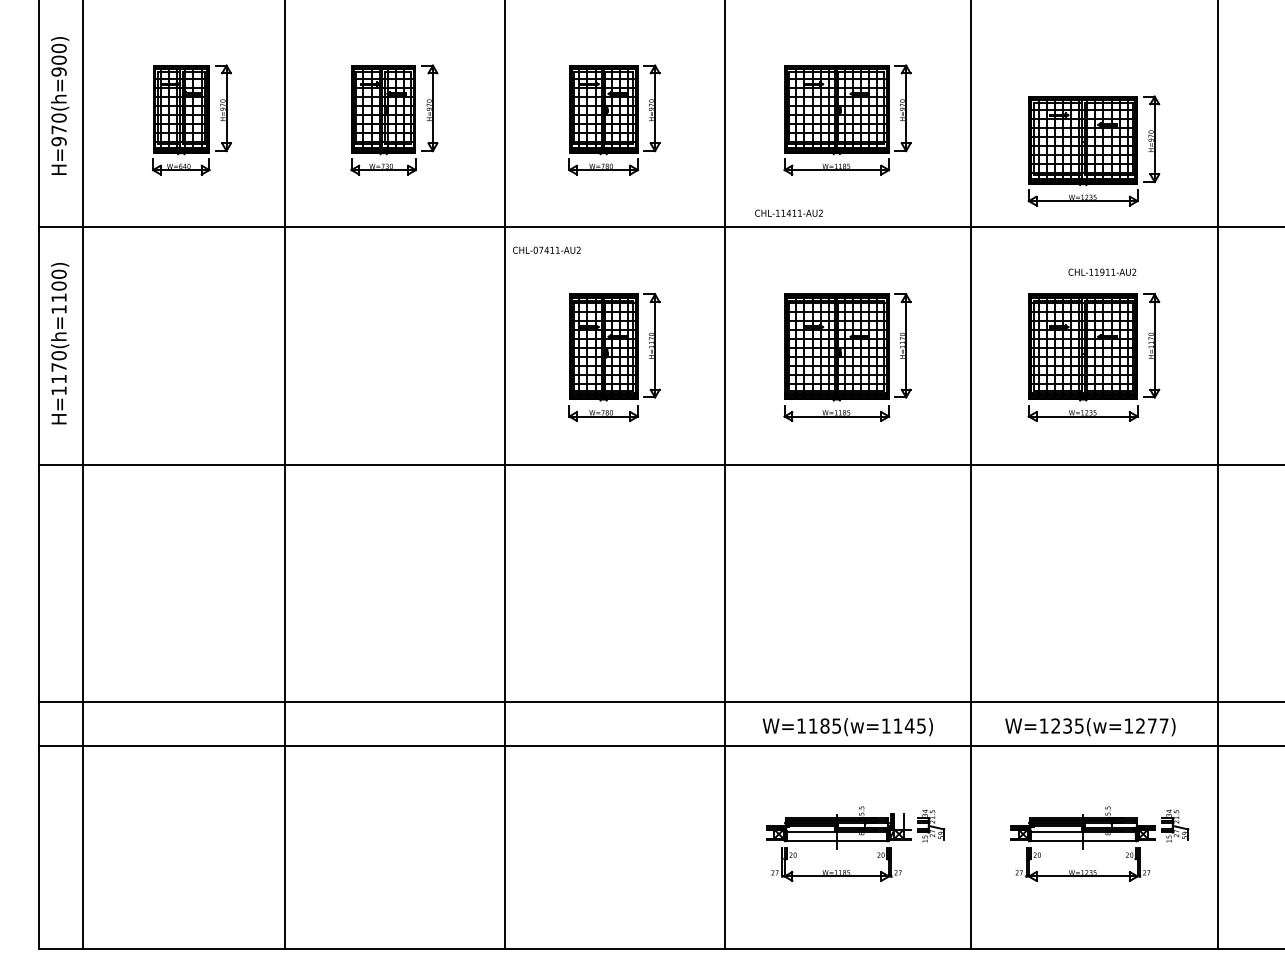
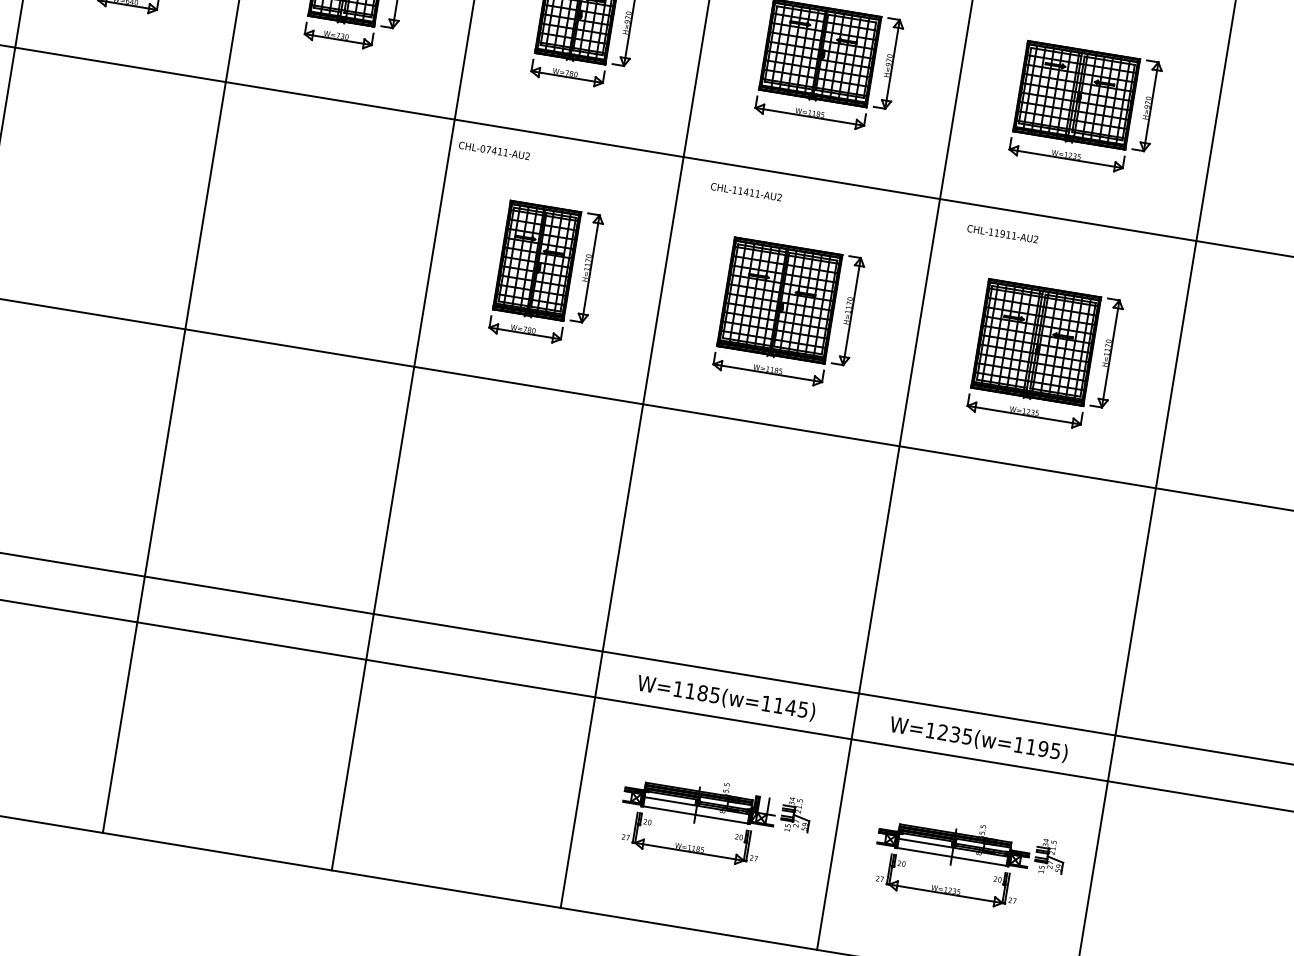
part: (1093, 150) -> (1085, 107), moved
text: (788, 212) -> (746, 191), moved
text: (1102, 271) -> (1003, 233), moved
text: (1152, 725) -> (1043, 748), W=1235(w=1277) -> W=1235(w=1195)

